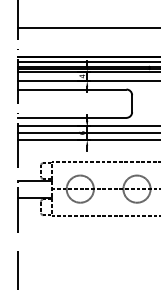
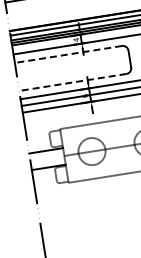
line: (71, 89) -> (67, 54), solid -> dashed
line: (71, 117) -> (72, 82), solid -> dashed

